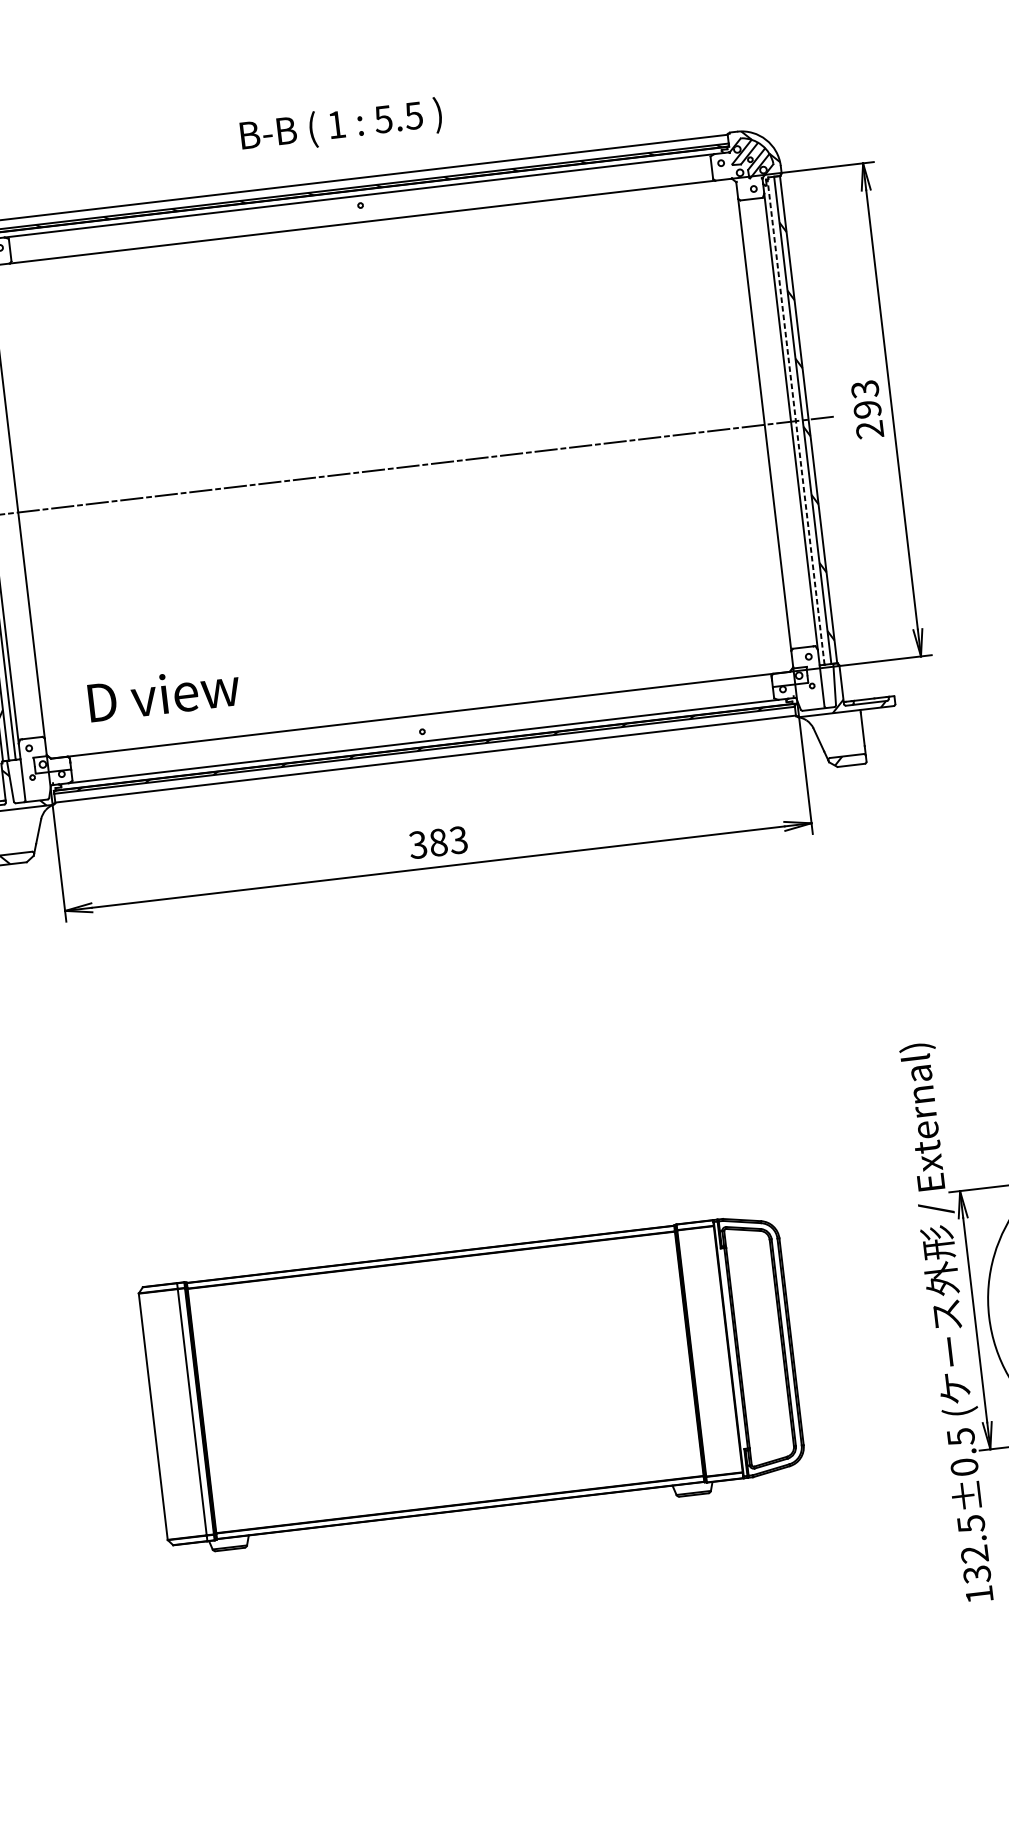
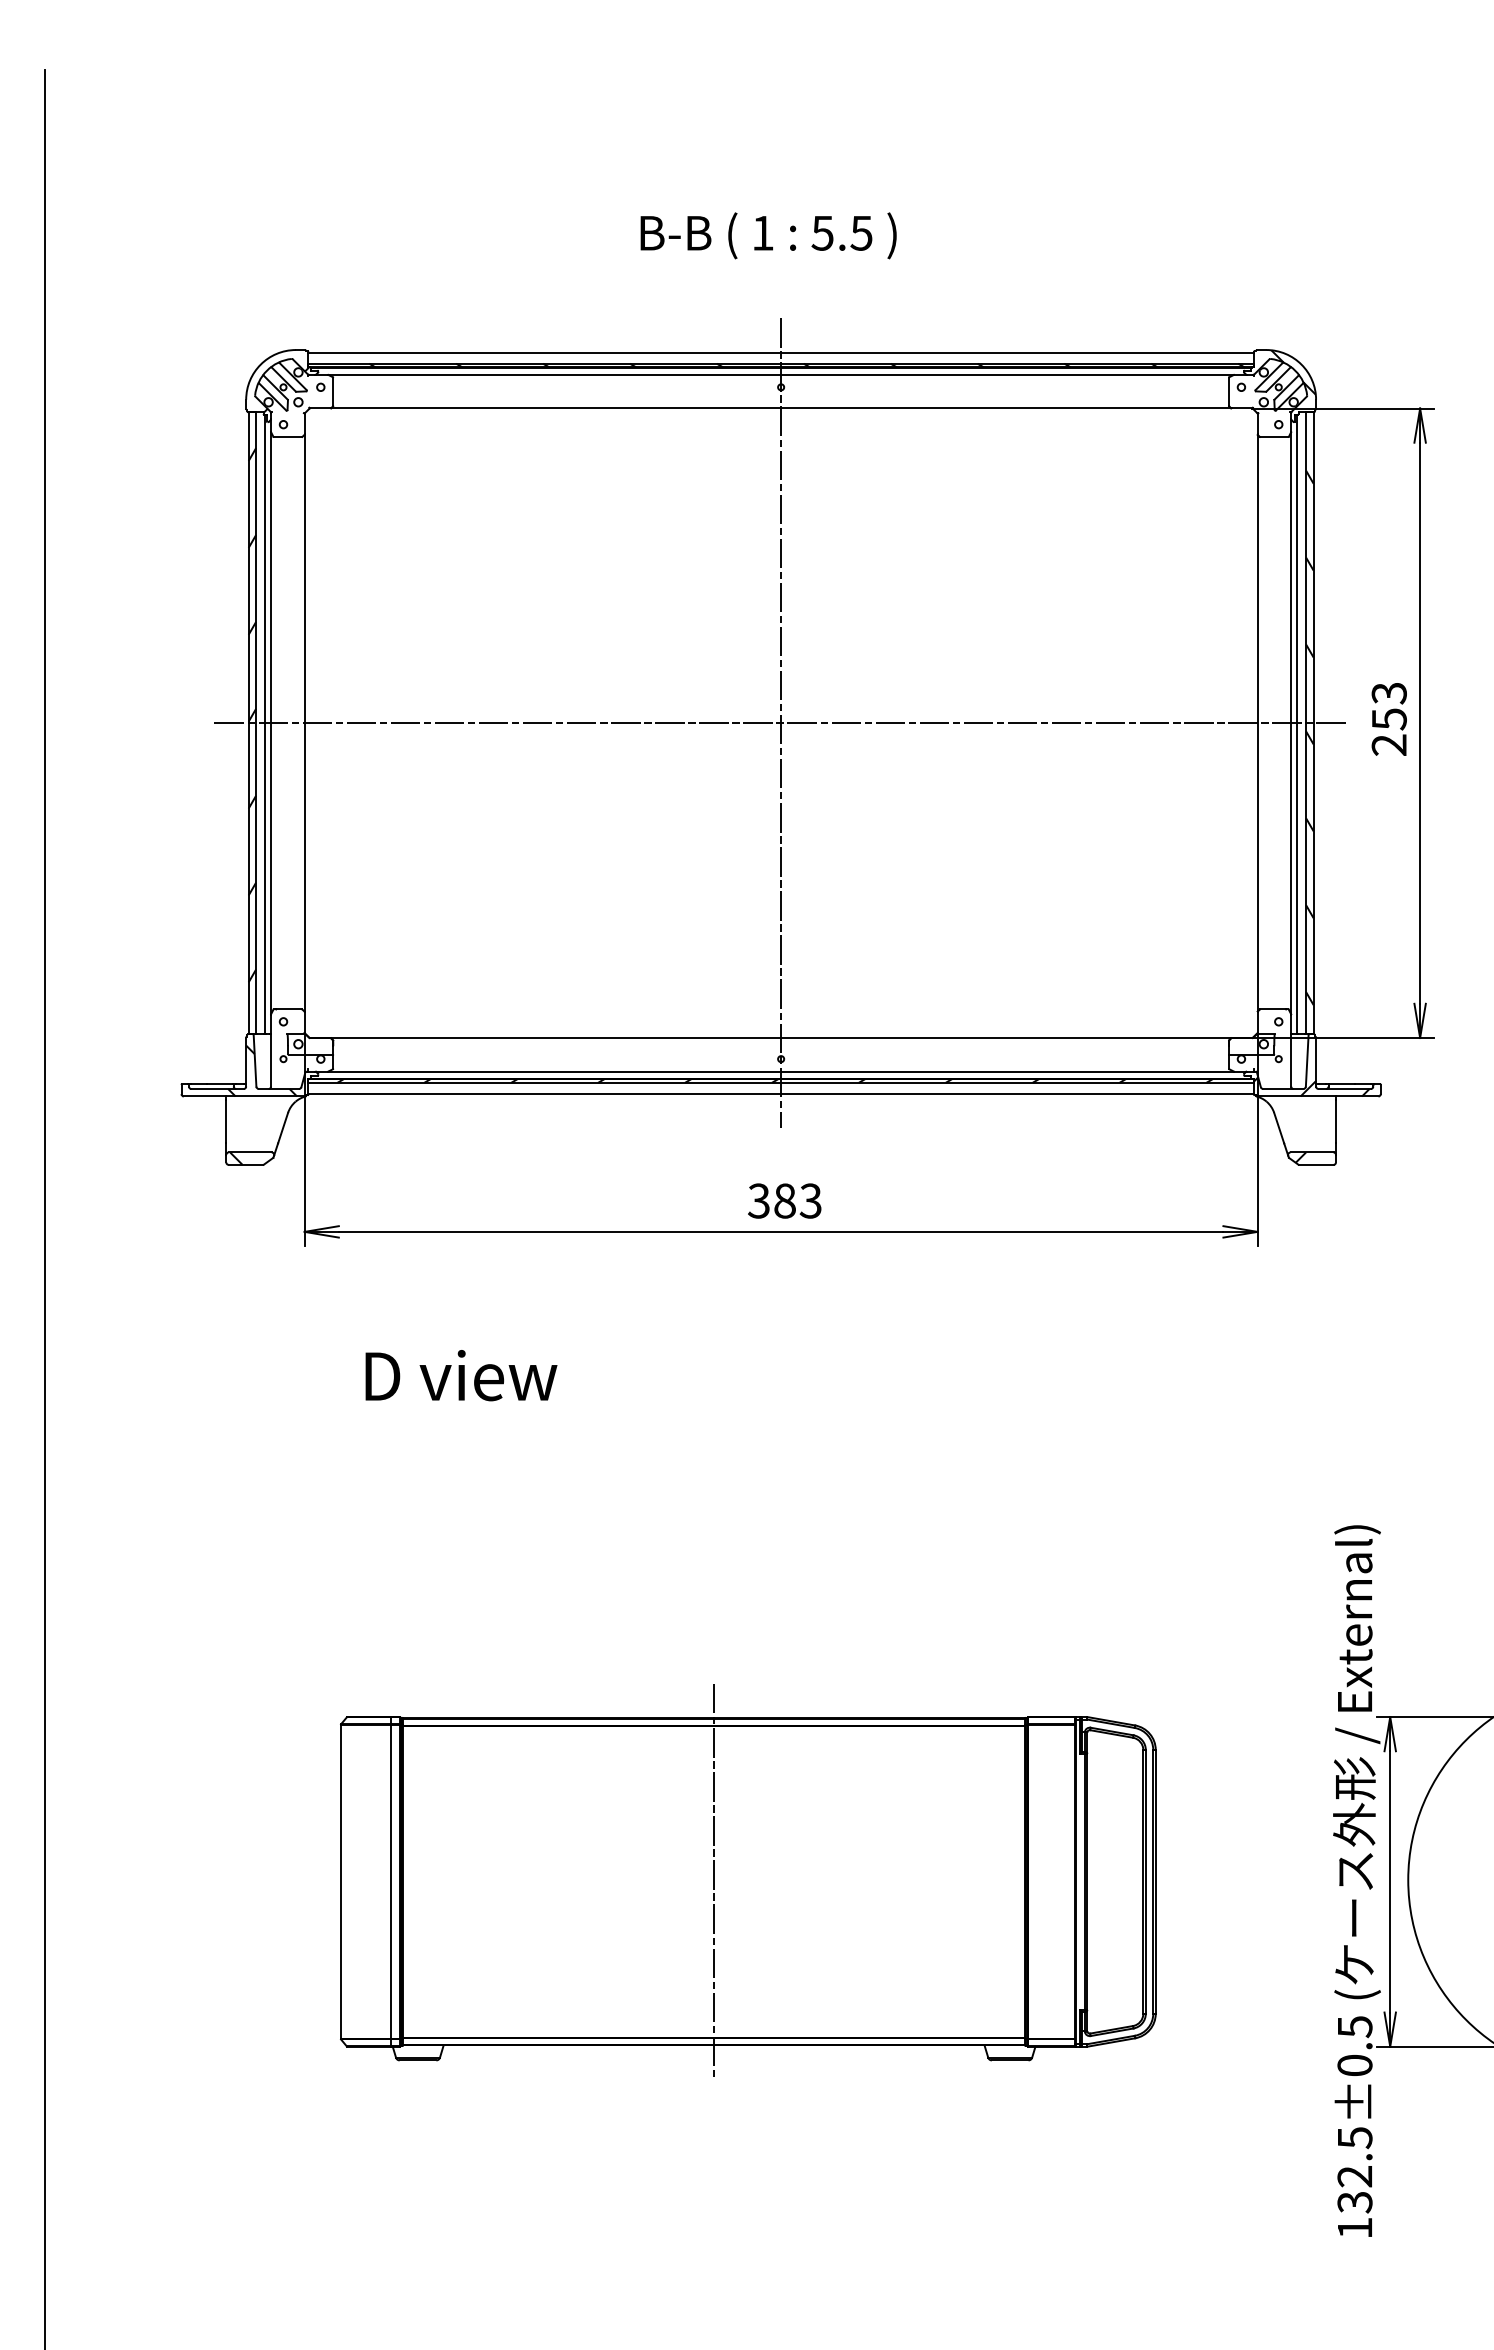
text: (341, 126) -> (768, 235), moved
text: (866, 409) -> (1388, 719), 293 -> 253
line: (796, 422) -> (1297, 724), dashed -> solid
line: (391, 468) -> (781, 723), added
text: (164, 694) -> (461, 1375), moved
line: (445, 1382) -> (714, 1881), added

